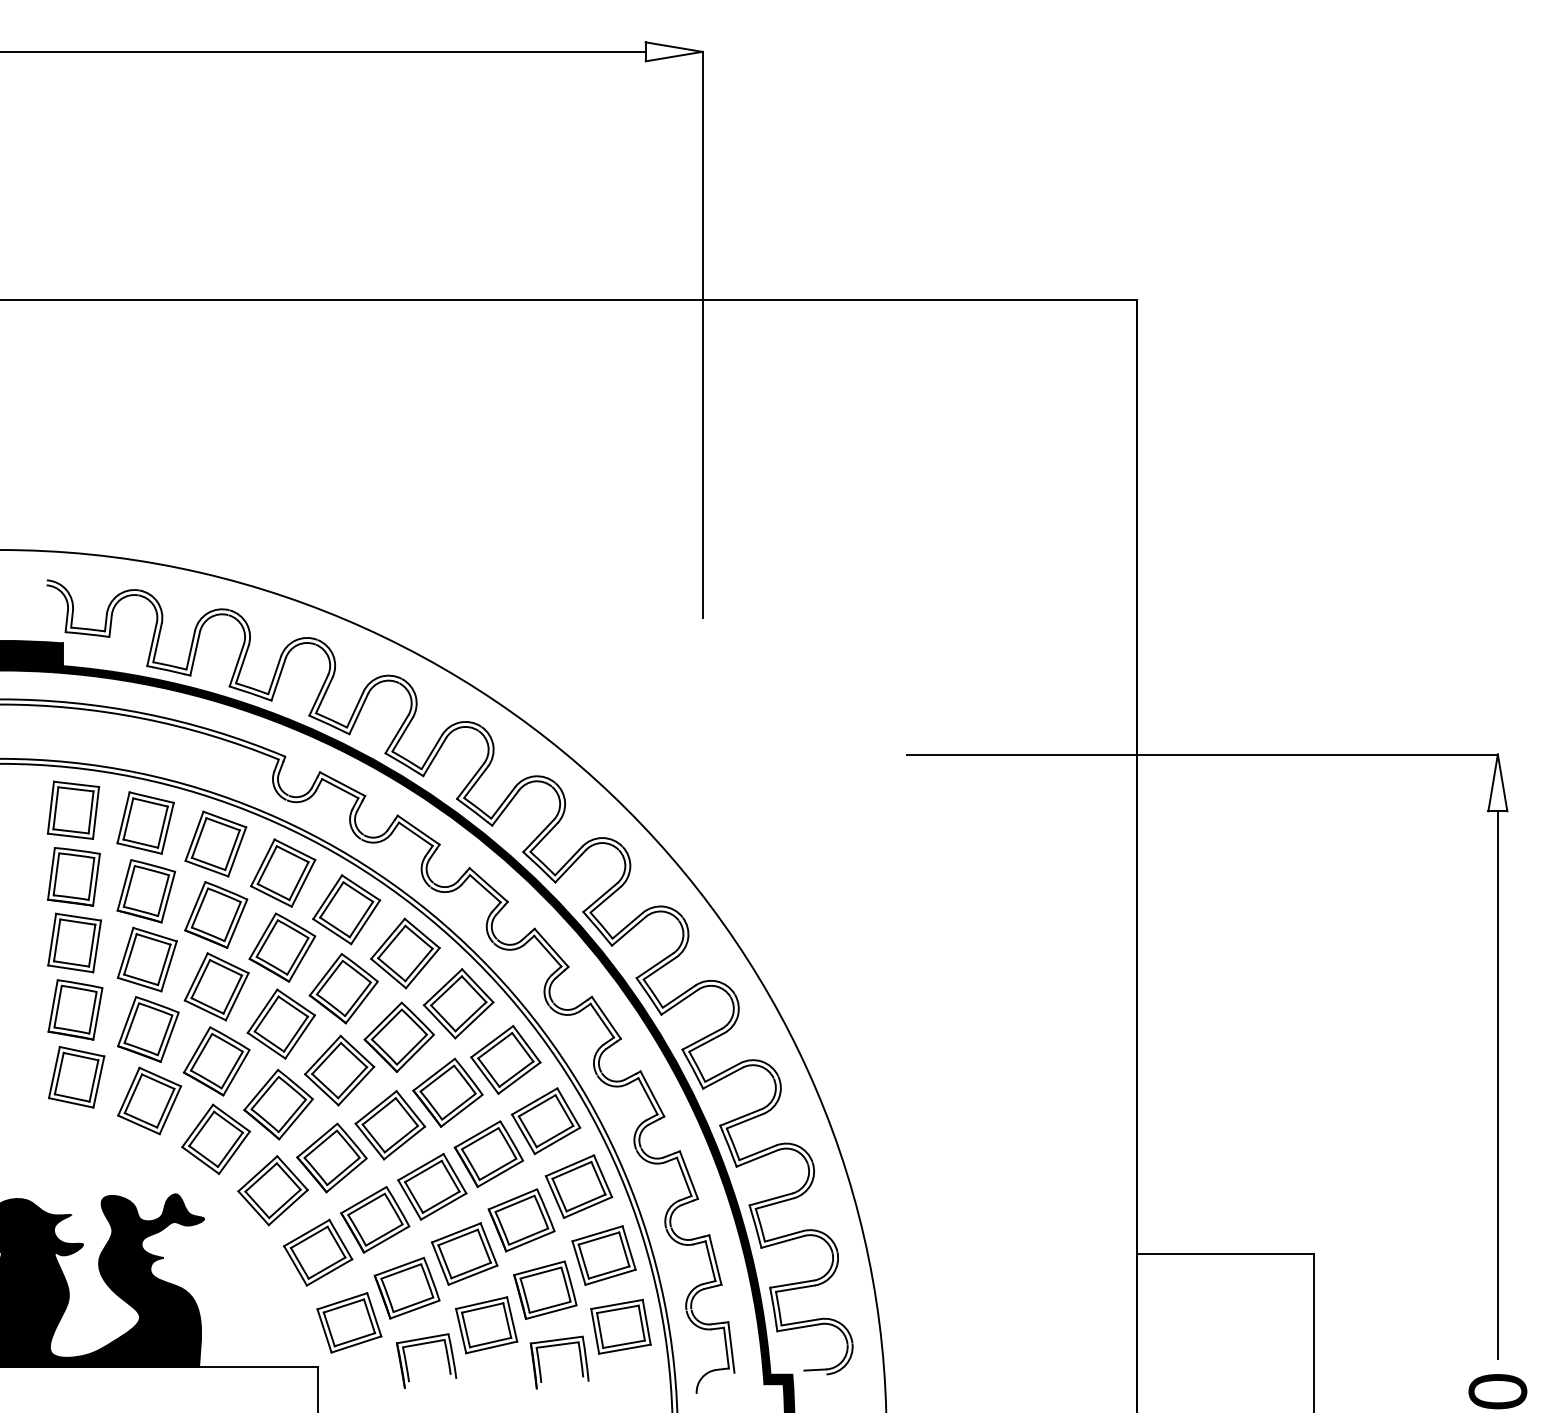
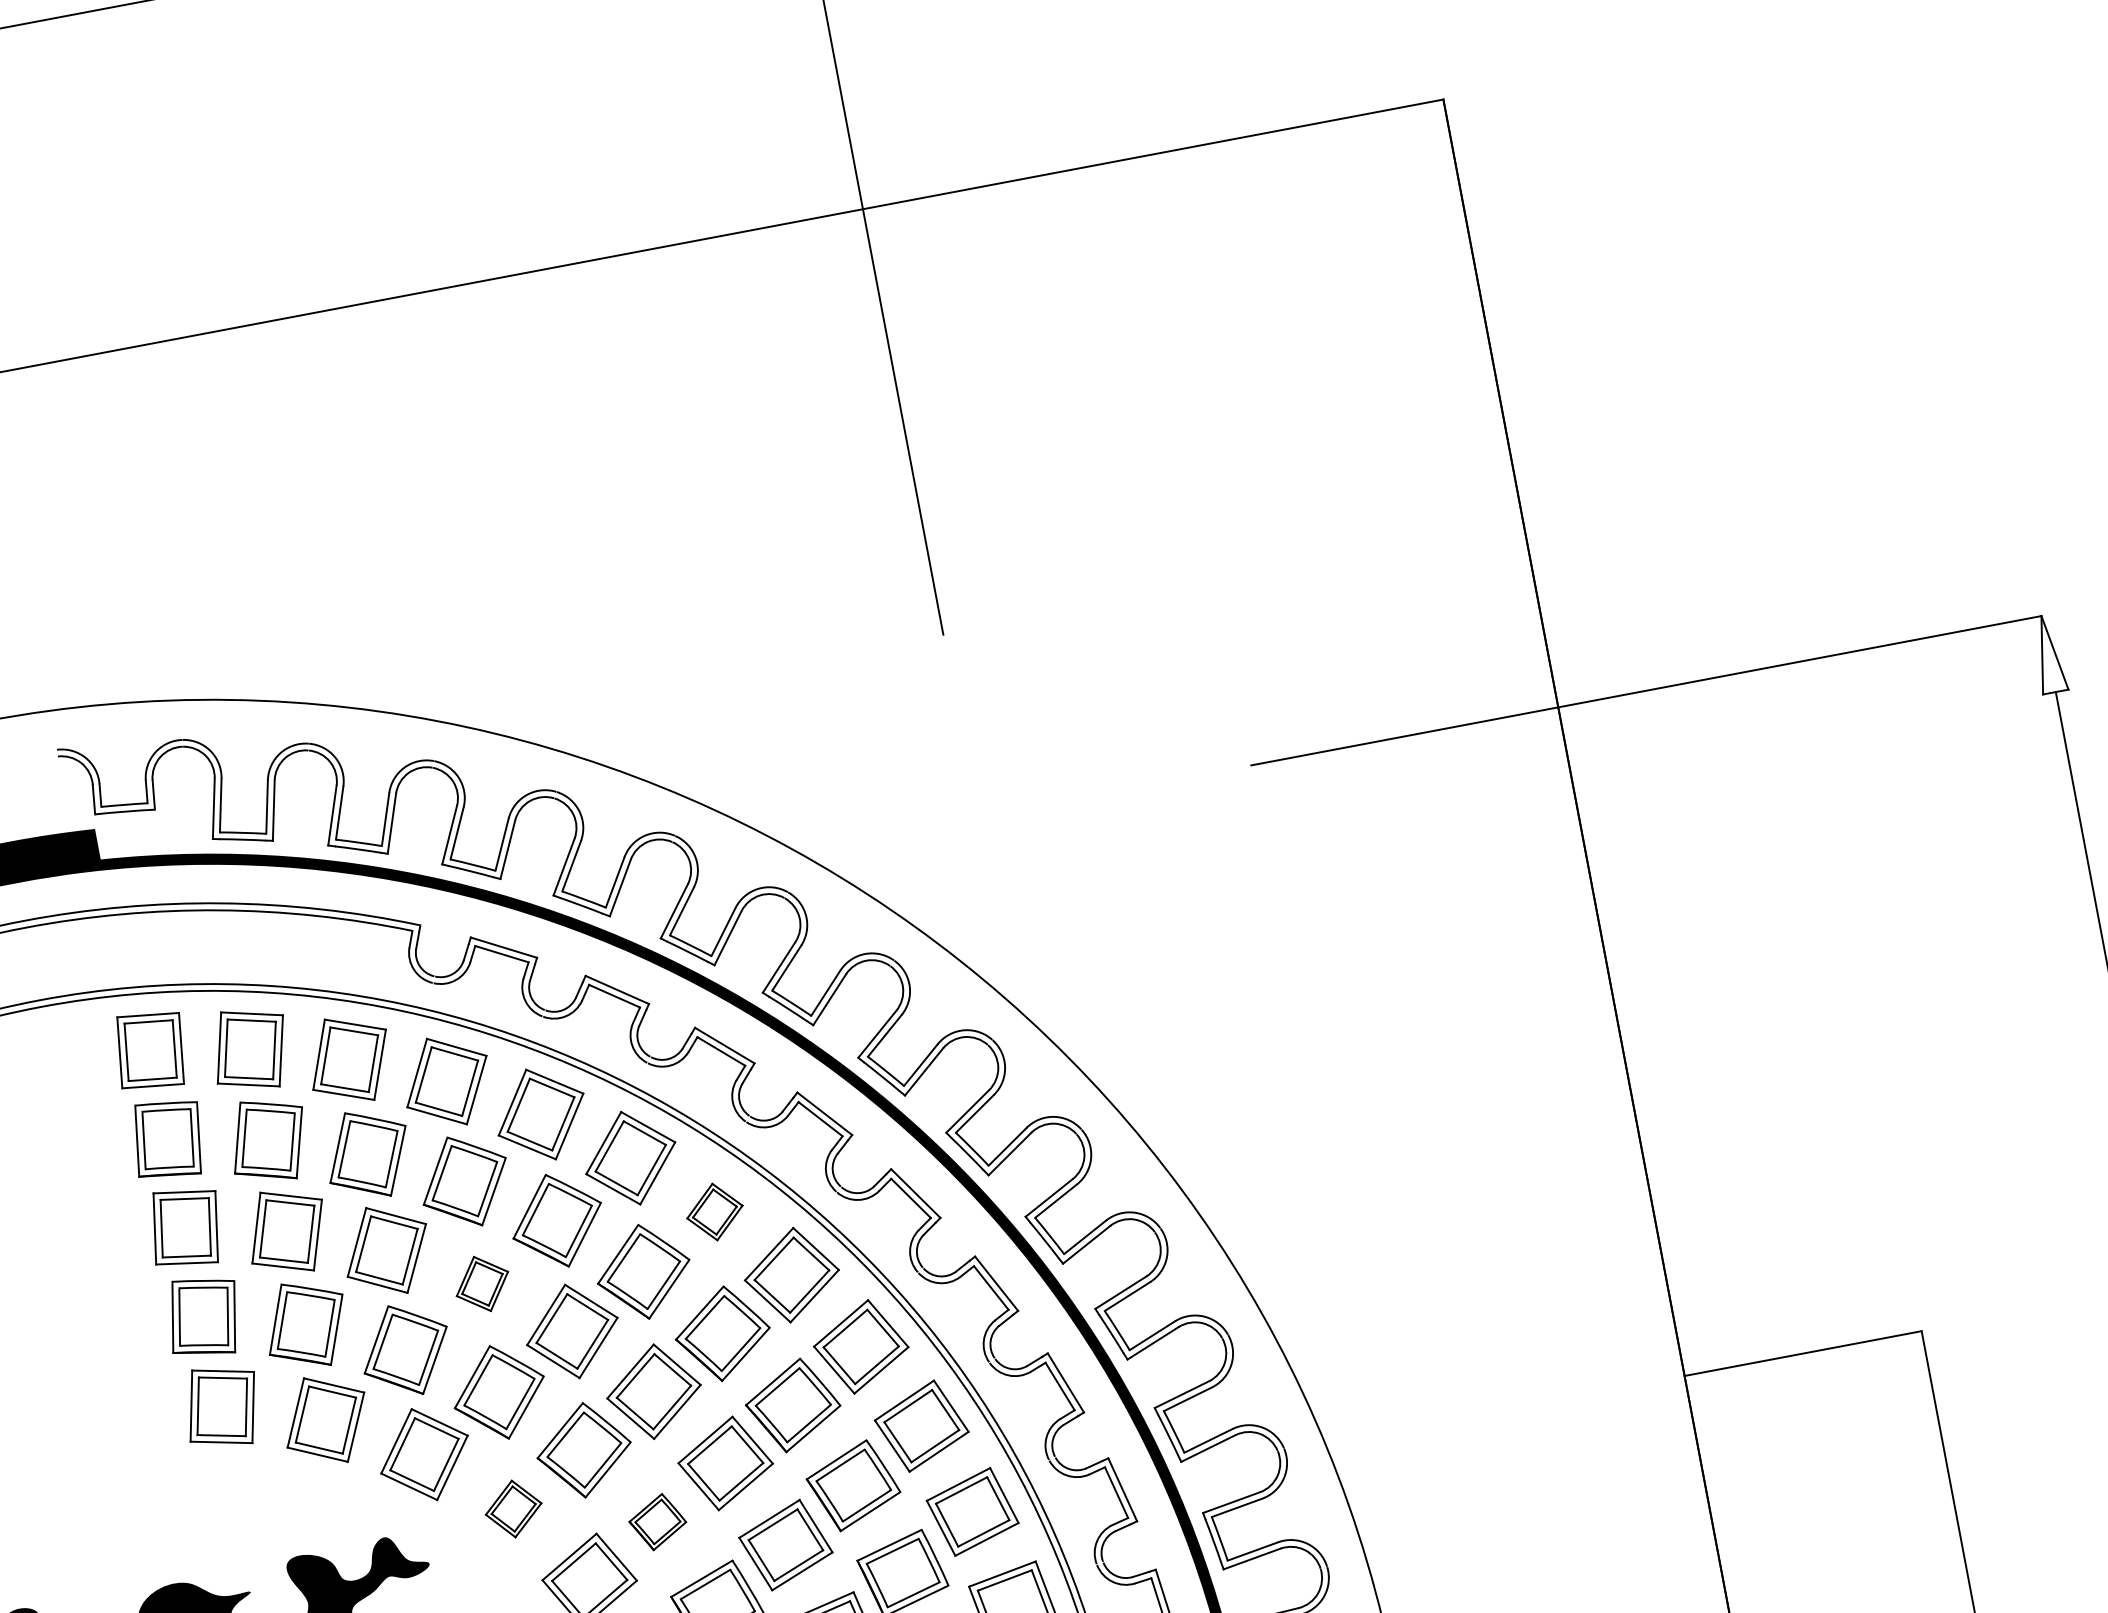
part: (458, 1003) -> (714, 1211), size x0.6
part: (280, 1023) -> (481, 1283), size x0.6
part: (272, 1190) -> (512, 1508), size x0.6
part: (375, 1219) -> (657, 1521), size x0.6

